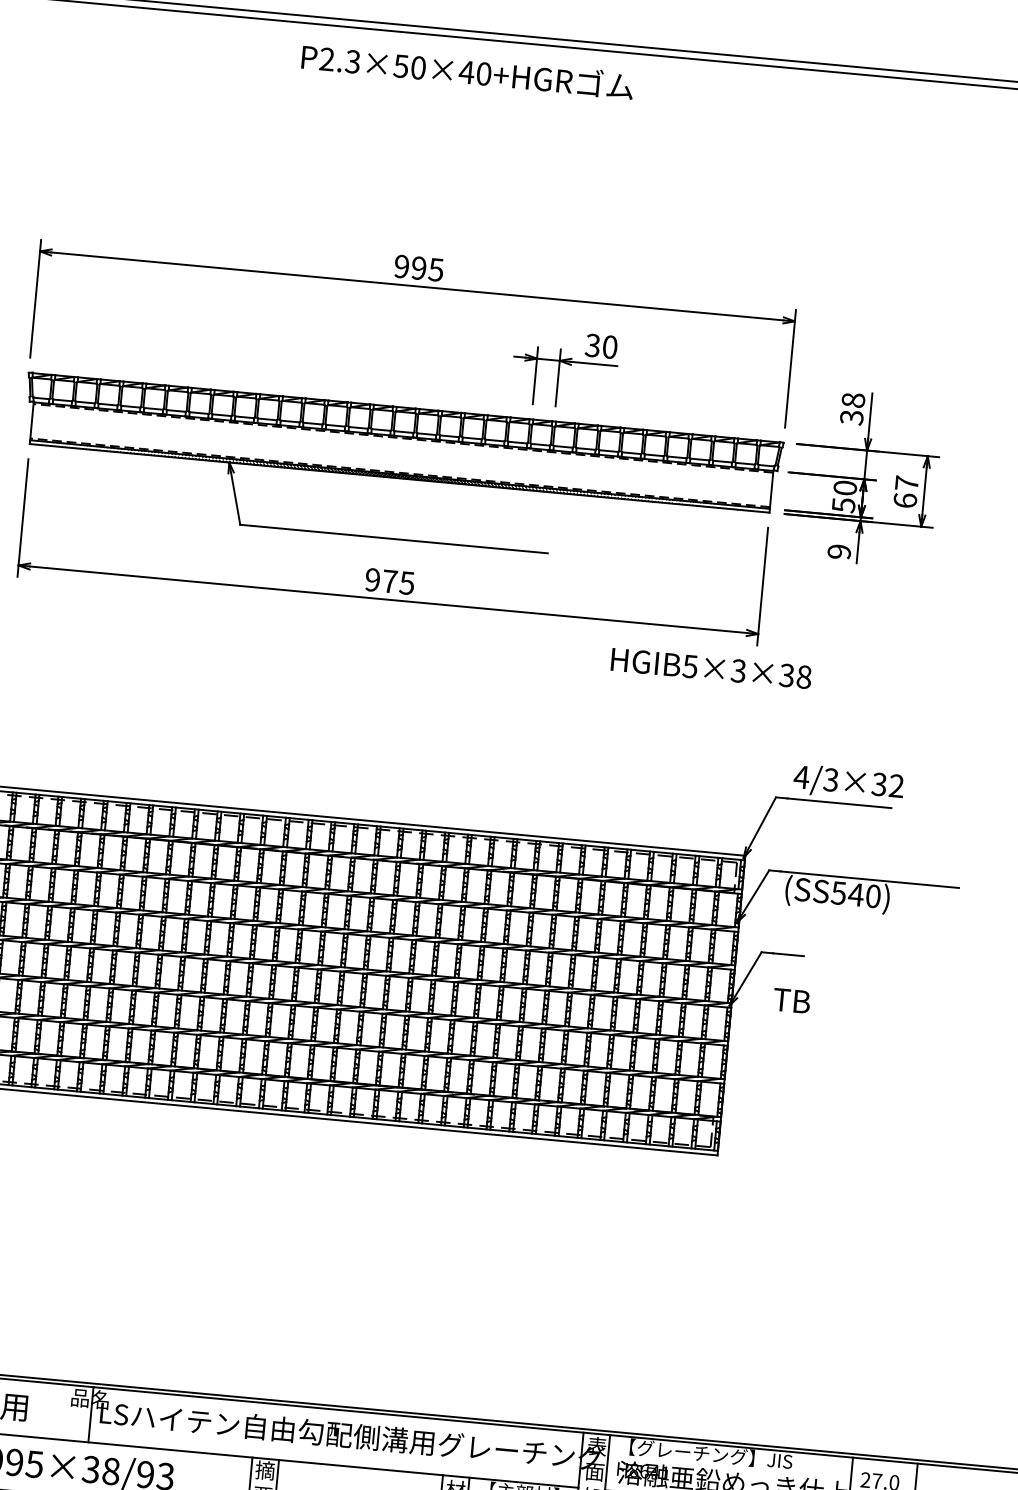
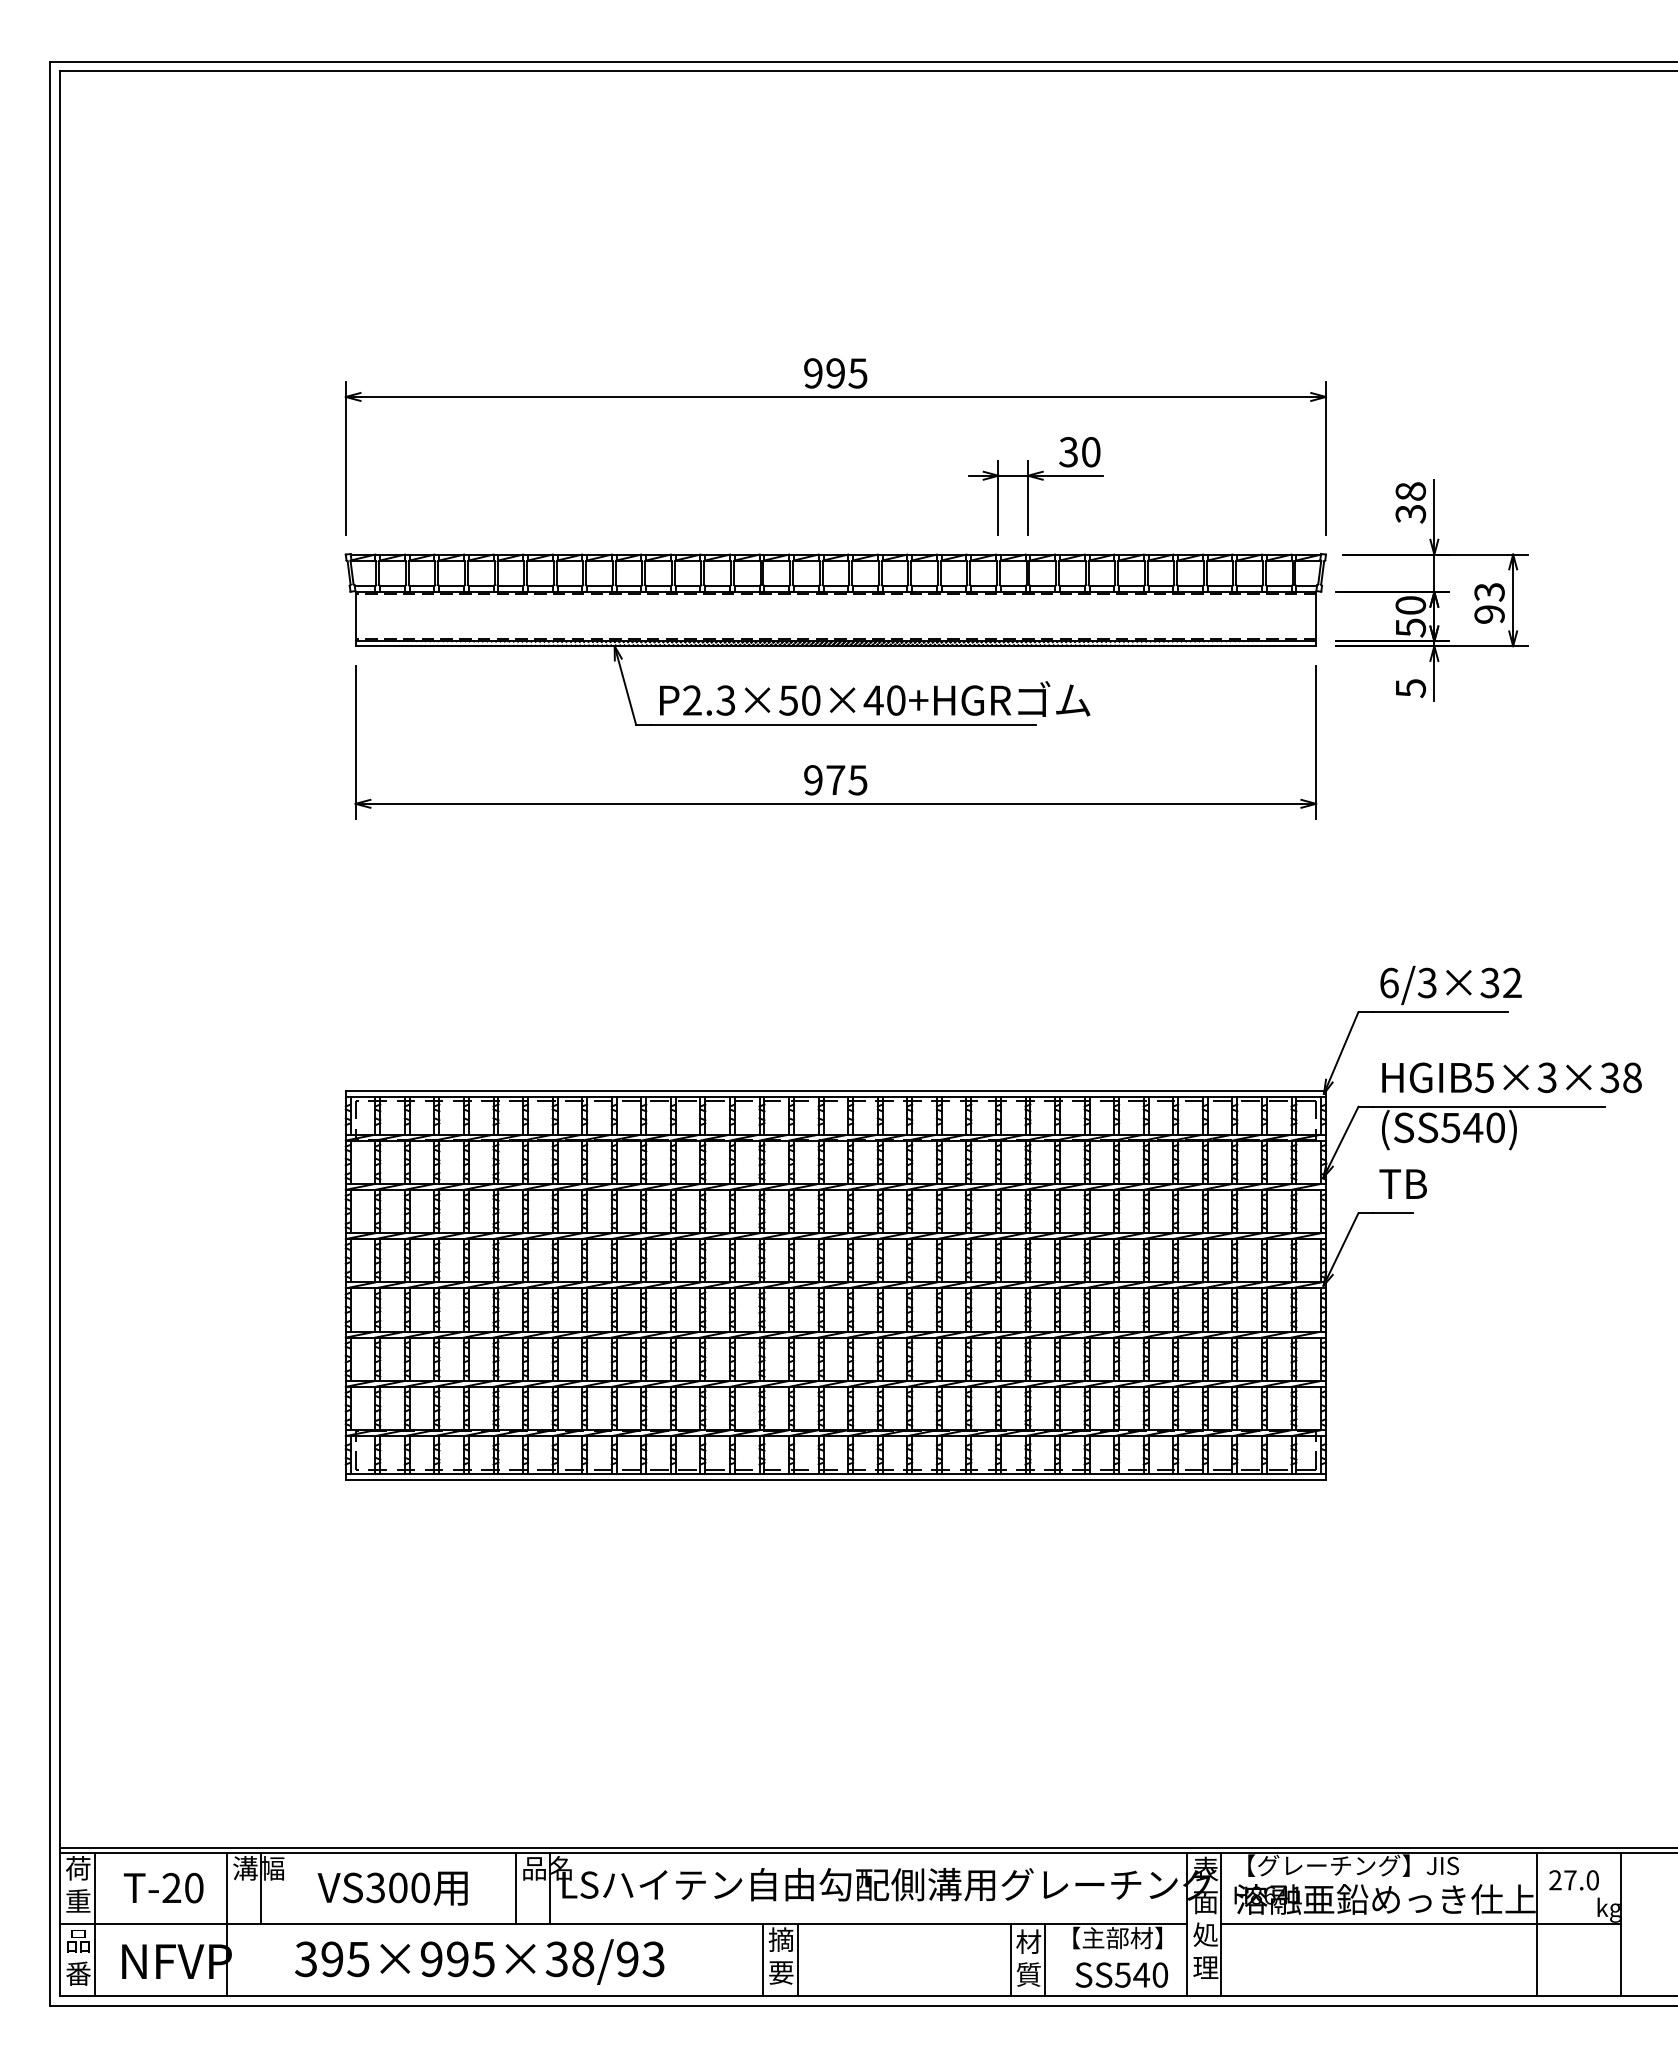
text: (468, 70) -> (875, 698), moved
text: (906, 491) -> (1489, 602), 67 -> 93
text: (839, 551) -> (1410, 688), 9 -> 5
text: (711, 668) -> (1511, 1077), moved
text: (801, 776) -> (1389, 982), 4/3×32 -> 6/3×32
text: (791, 1000) -> (1402, 1183), moved
line: (64, 1412) -> (515, 1888), added

